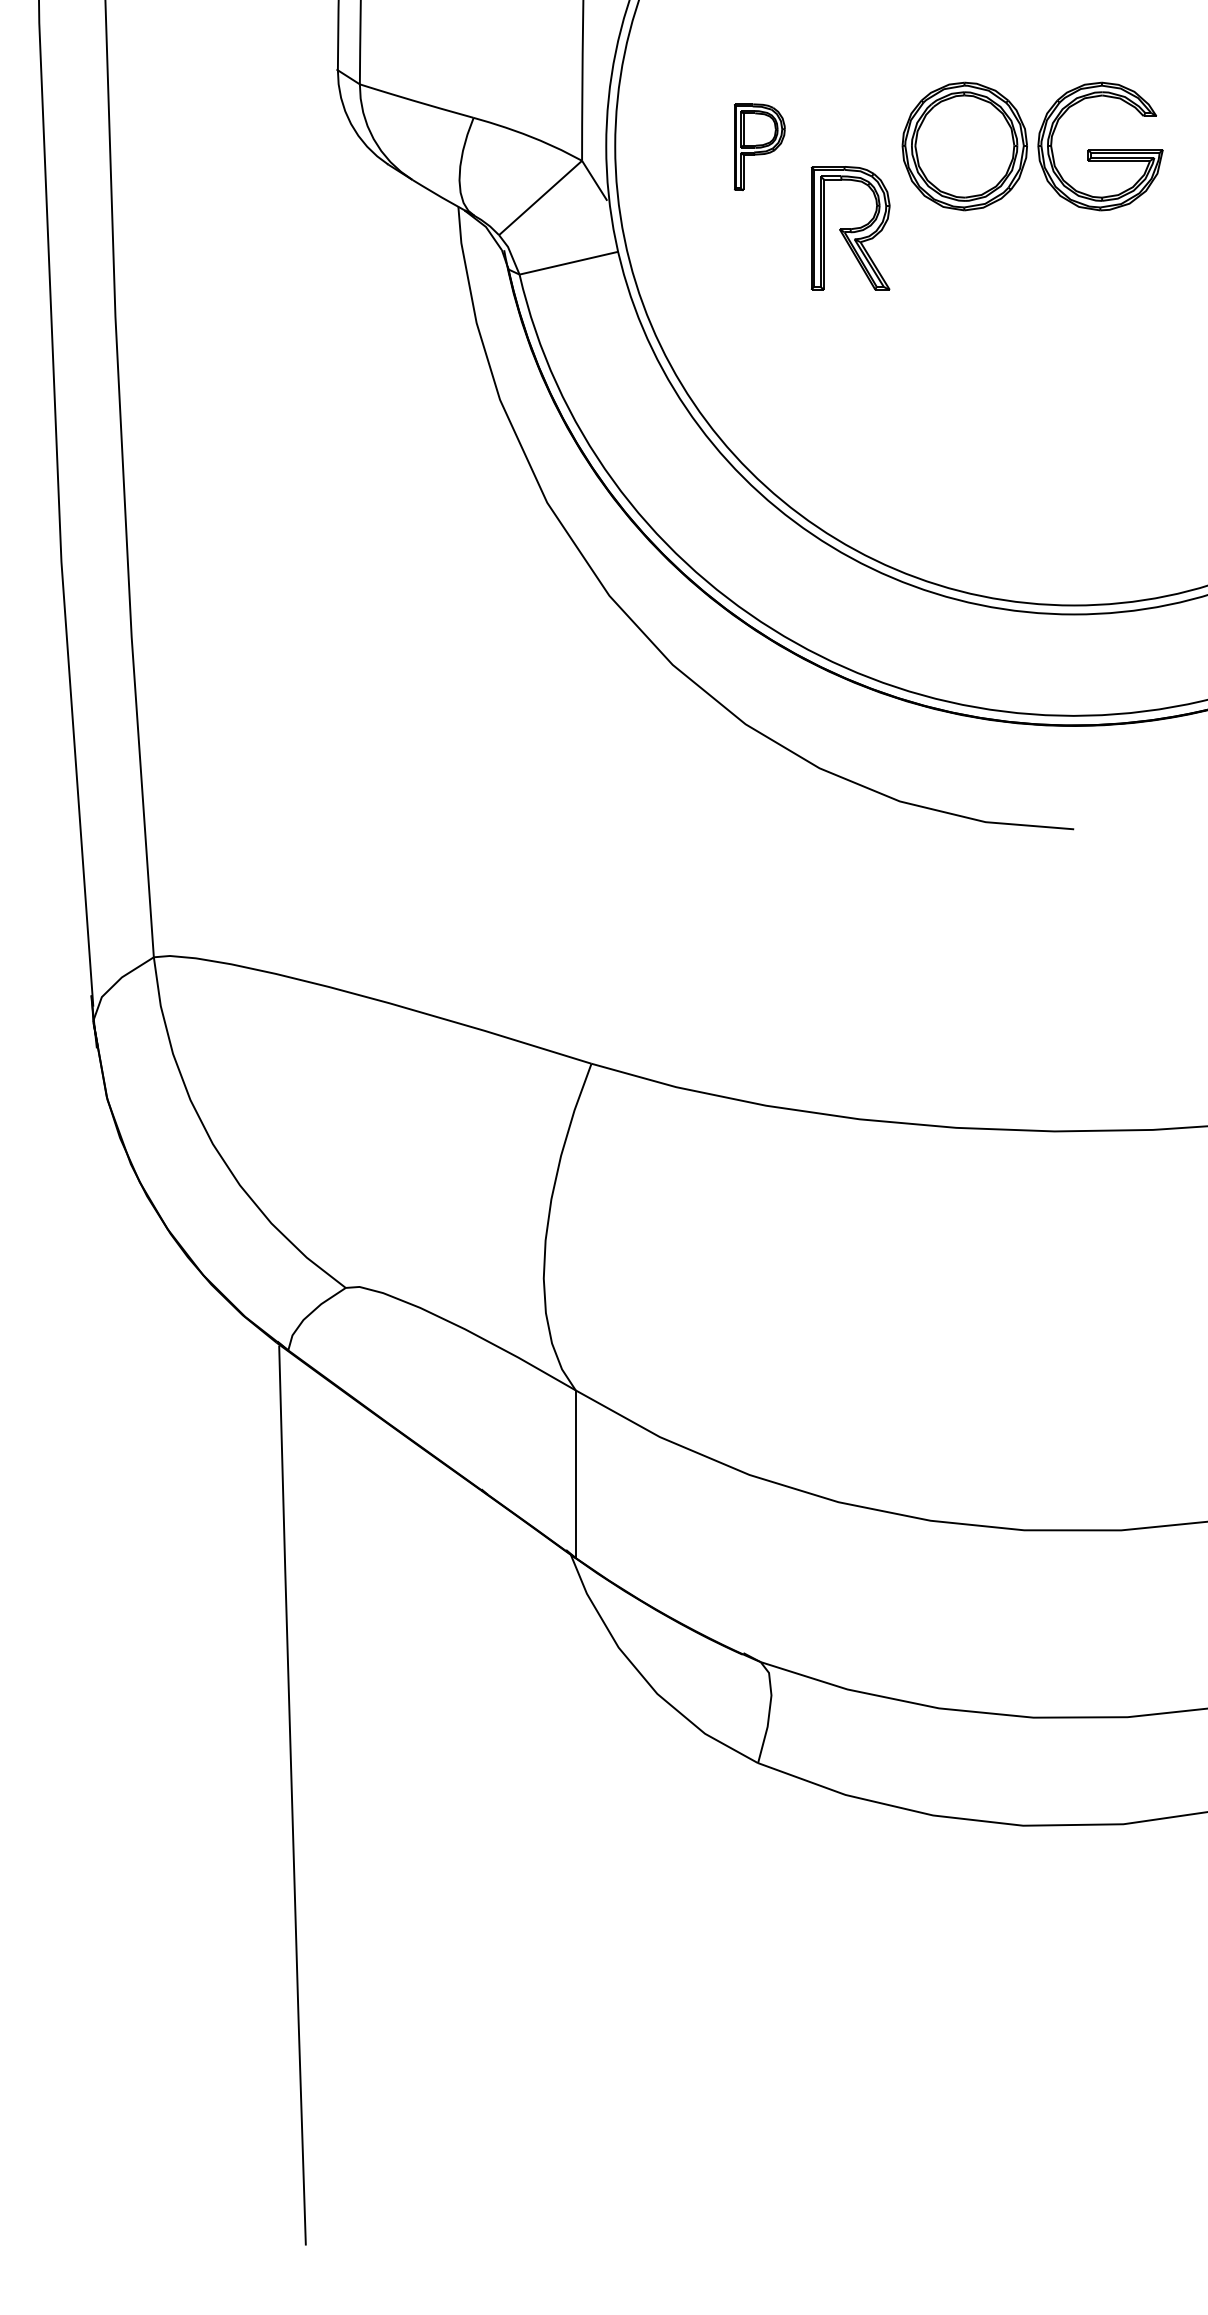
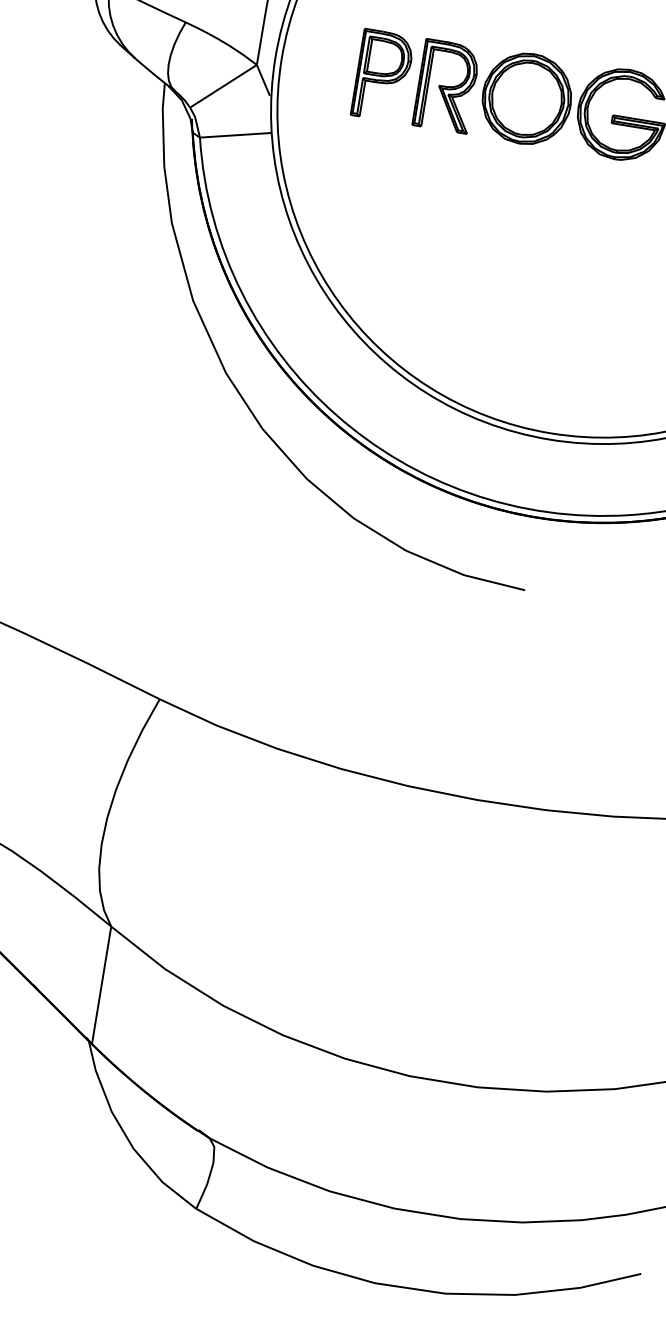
part: (759, 147) -> (382, 76), size x1.43
part: (850, 228) -> (446, 86), moved

